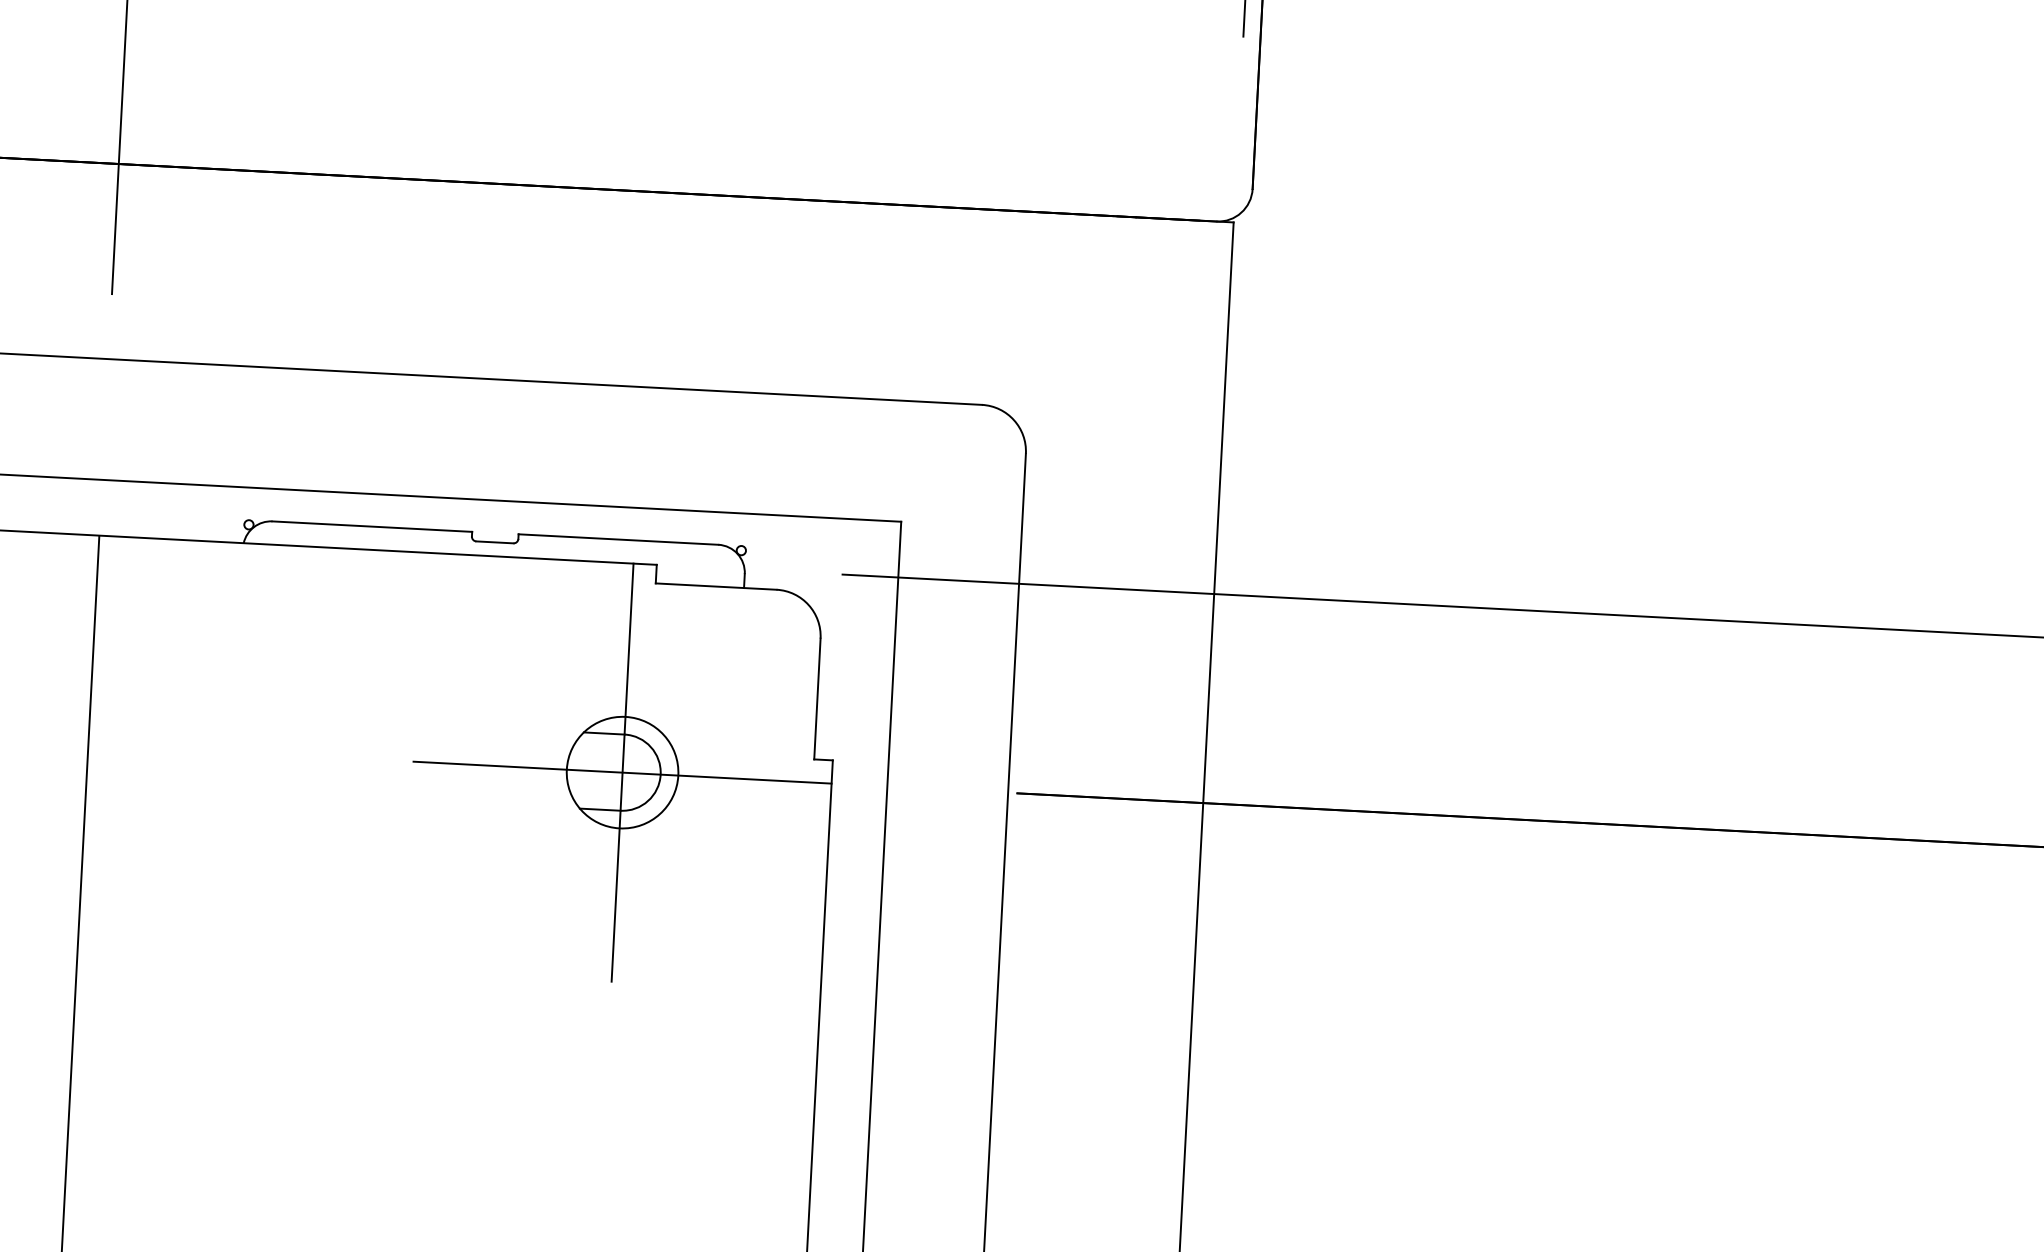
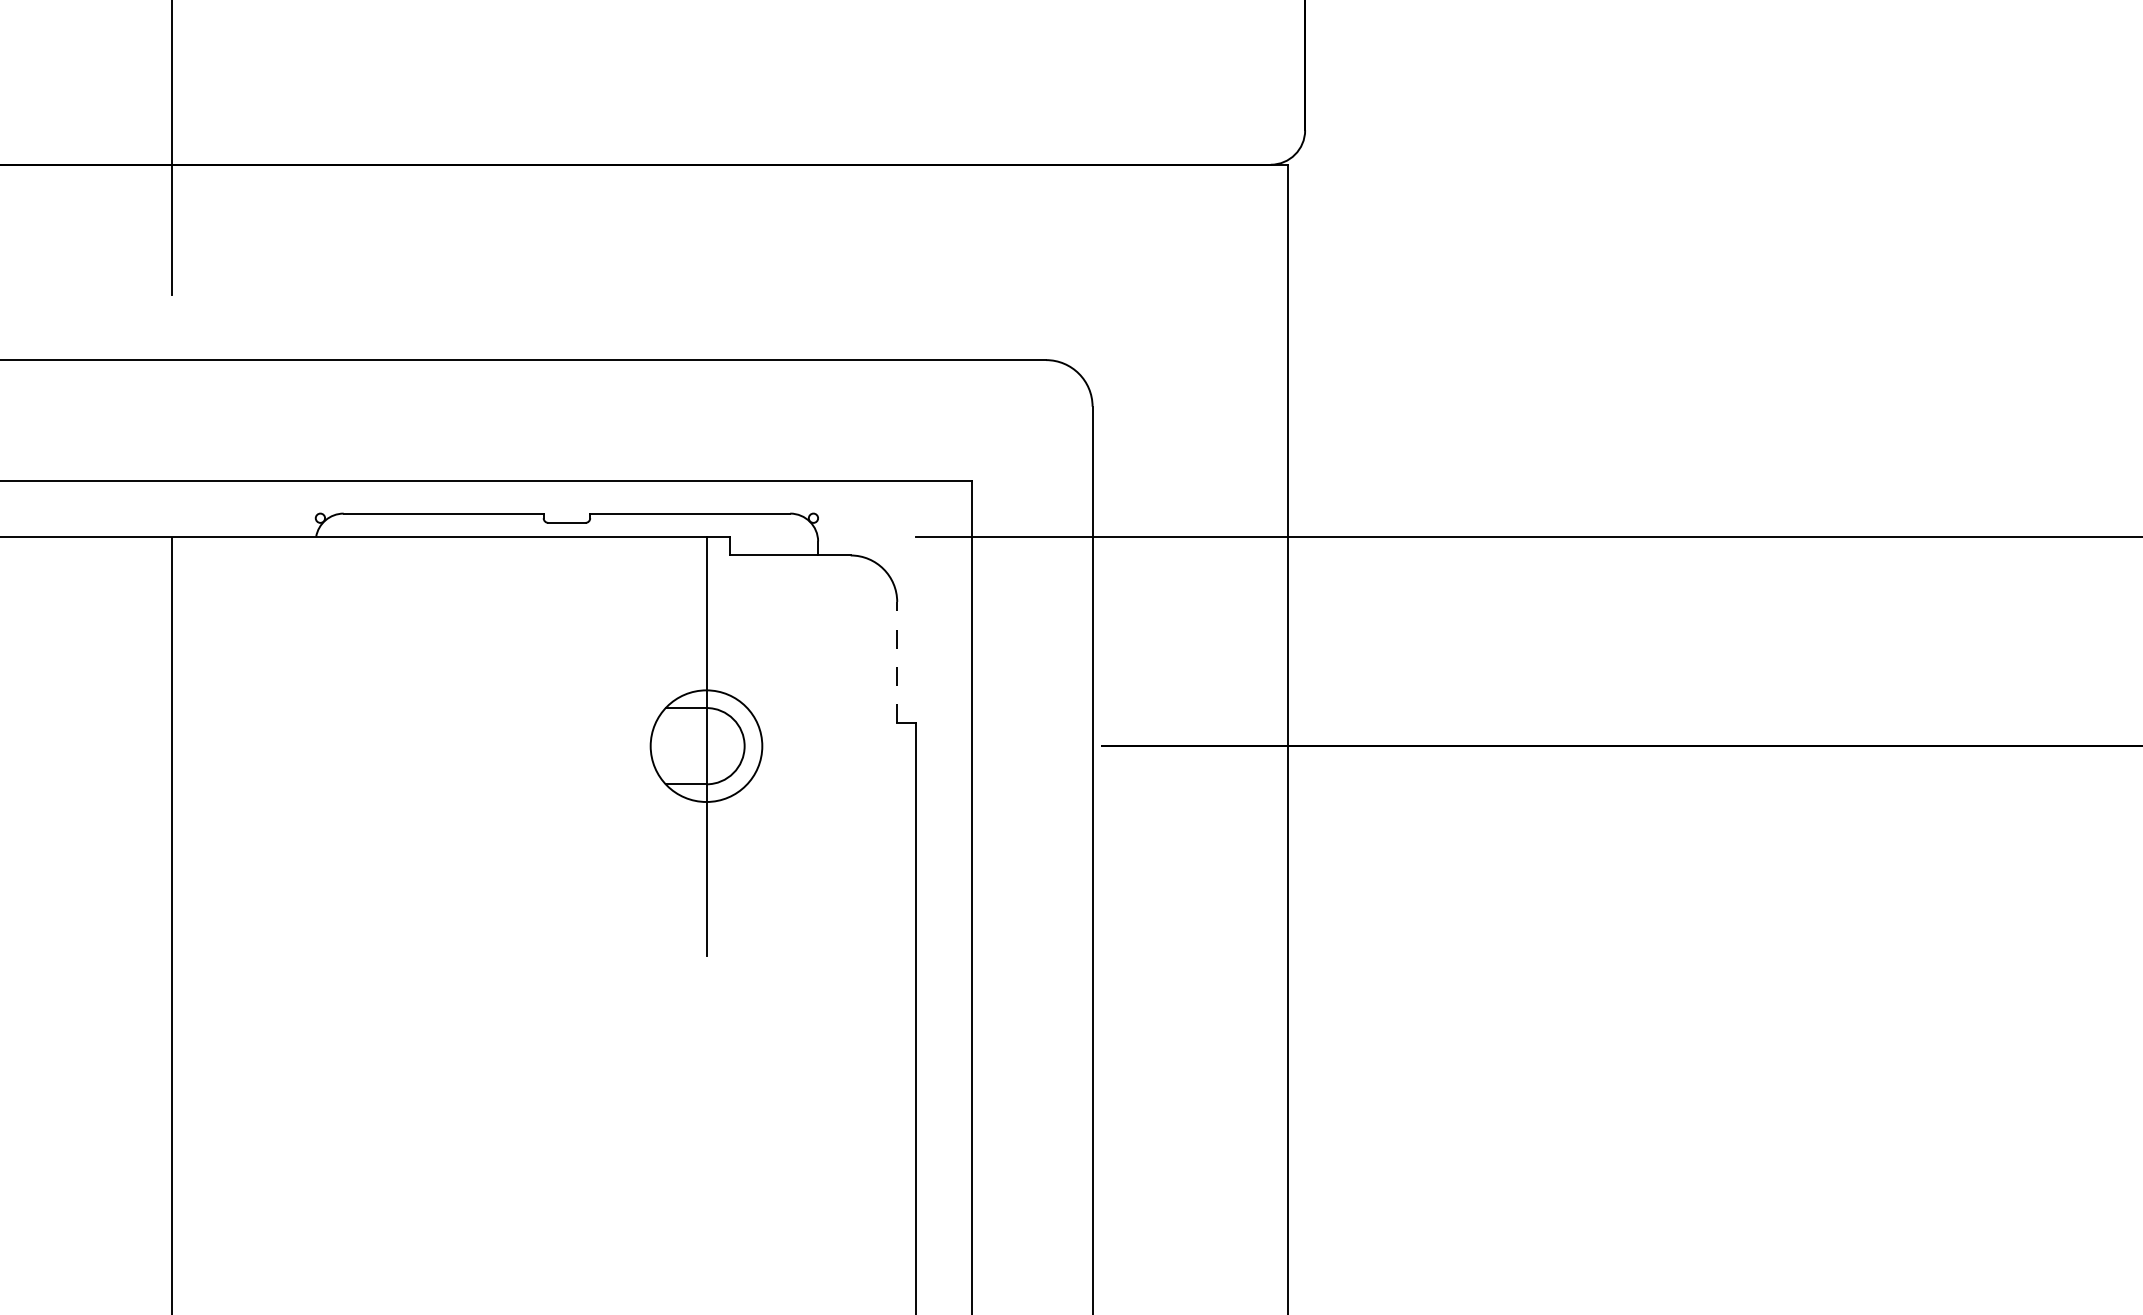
line: (817, 698) -> (897, 661), solid -> dashed
line: (622, 772) -> (706, 746), removed

